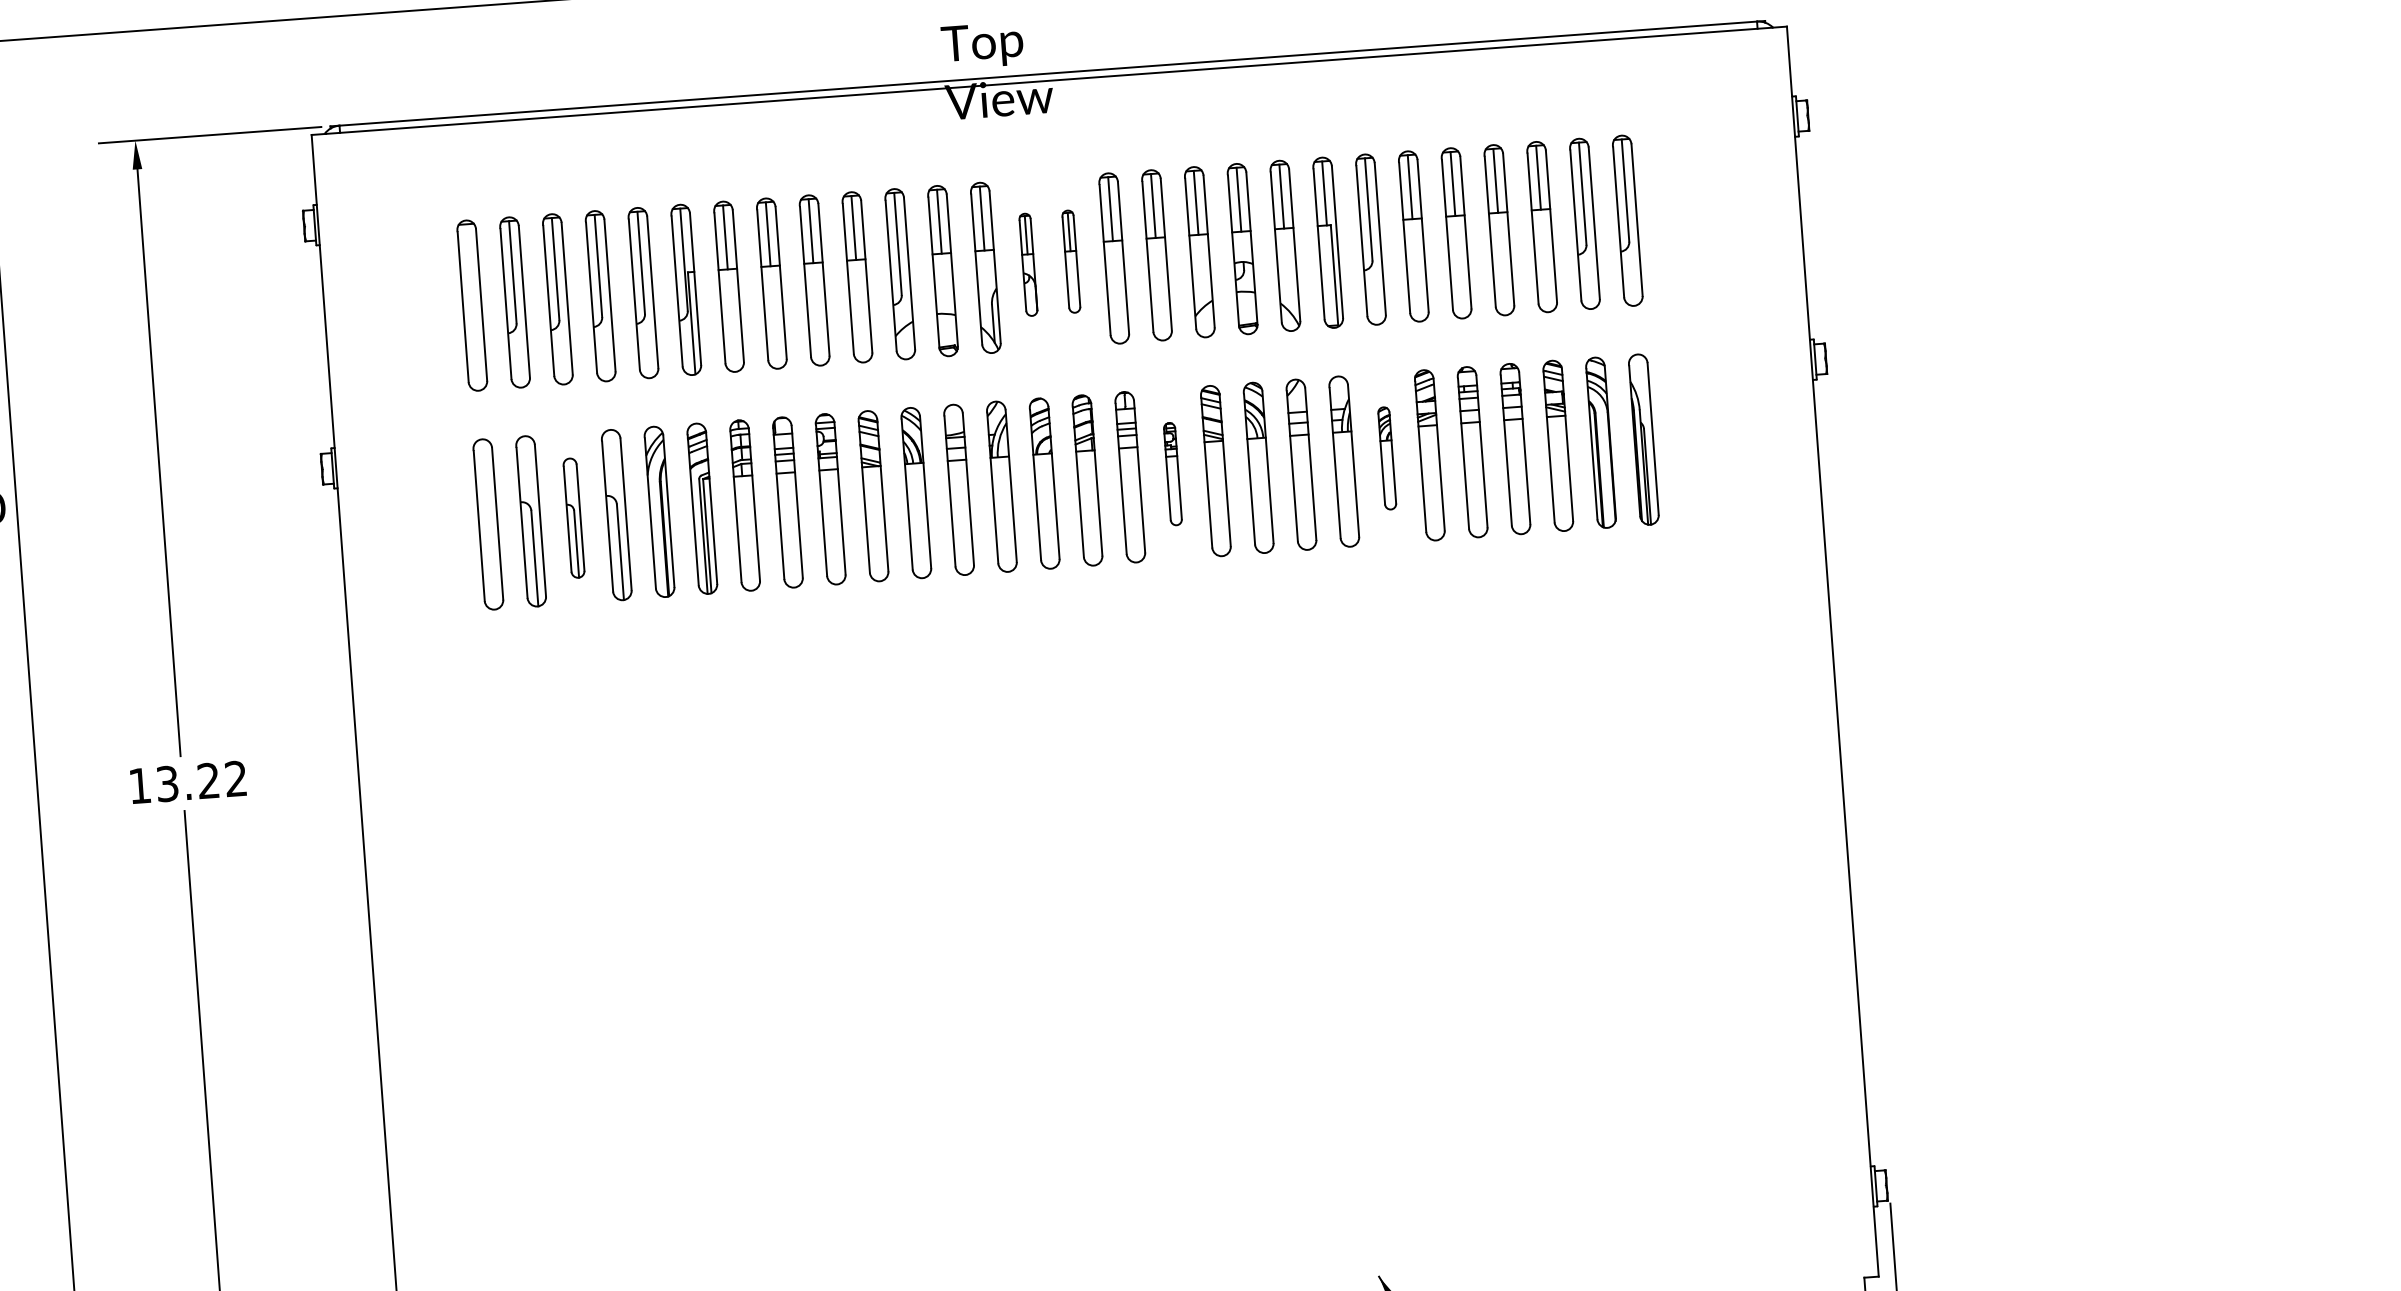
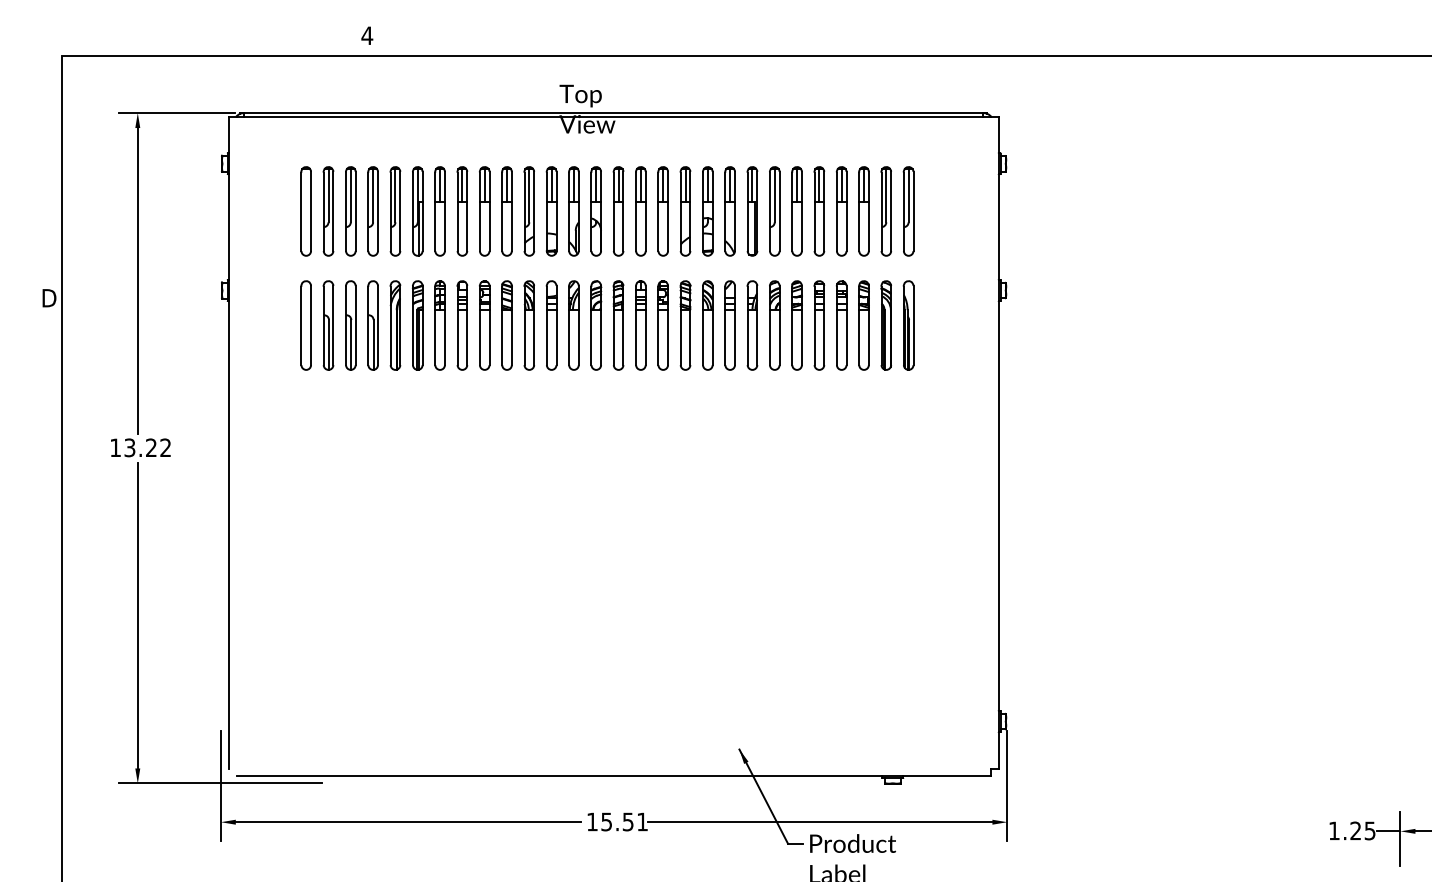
part: (1071, 261) -> (618, 211), size x1.67
part: (1027, 265) -> (595, 211), size x1.67
part: (1386, 458) -> (774, 325), size x1.67
part: (1171, 474) -> (662, 325), size x1.67
part: (573, 518) -> (350, 325), size x1.43

